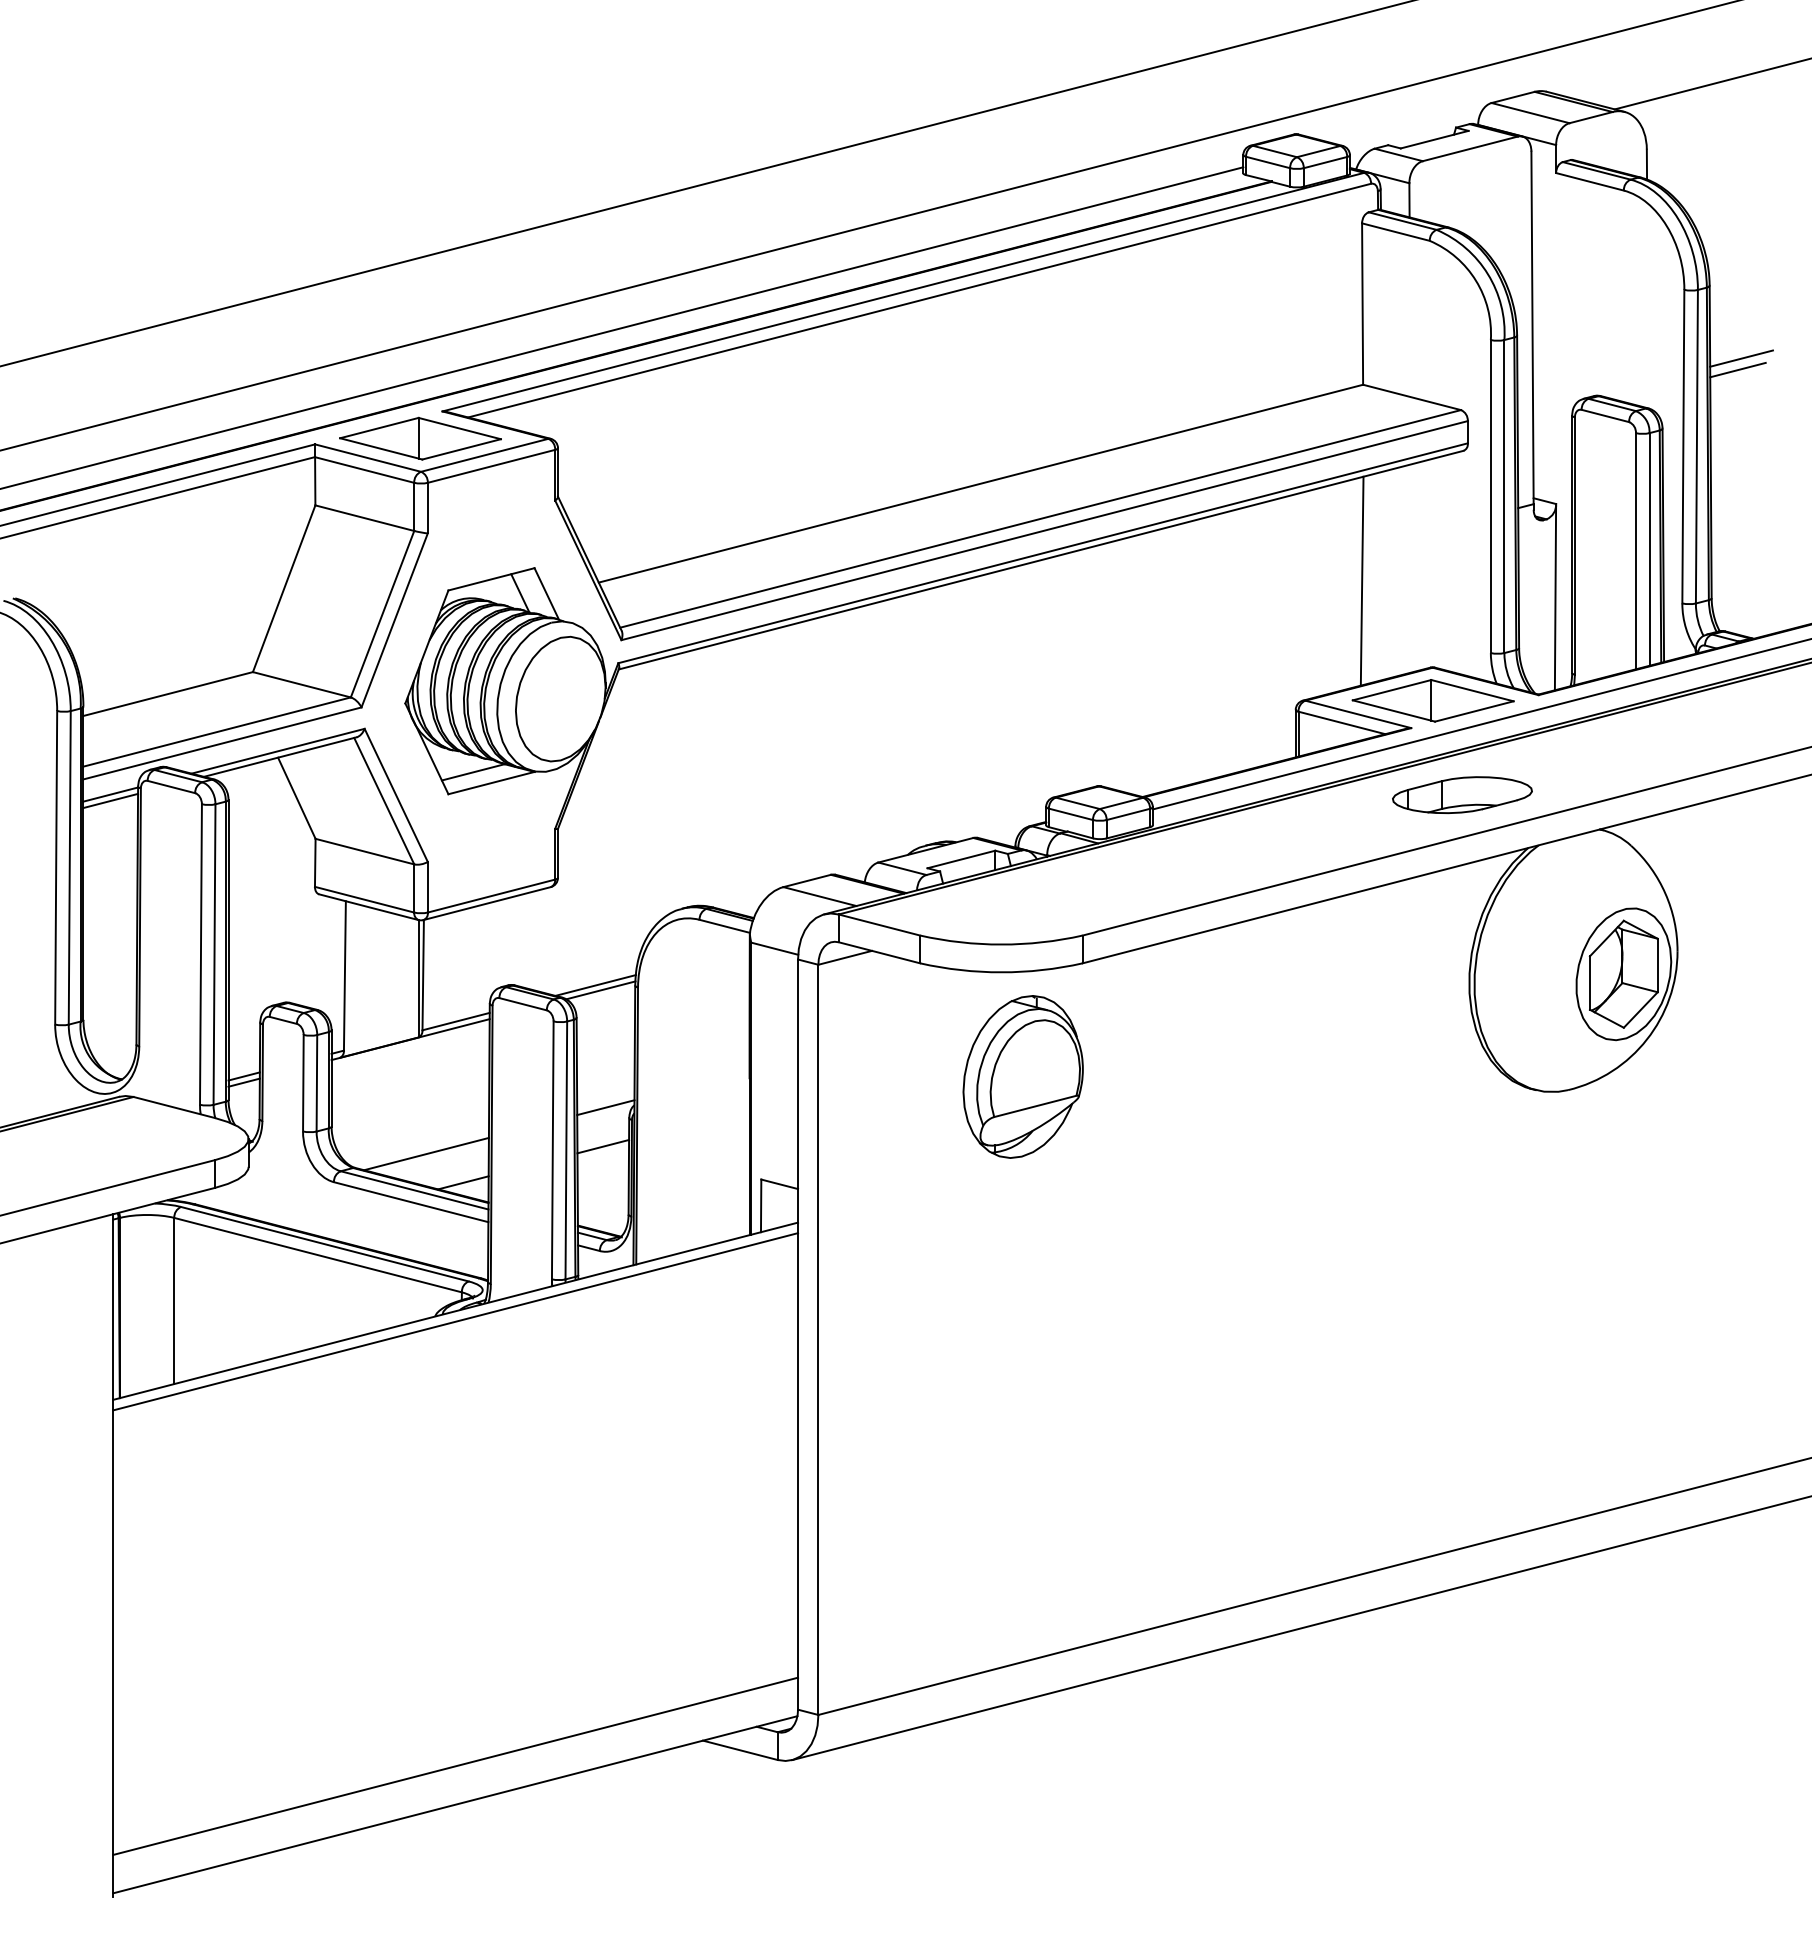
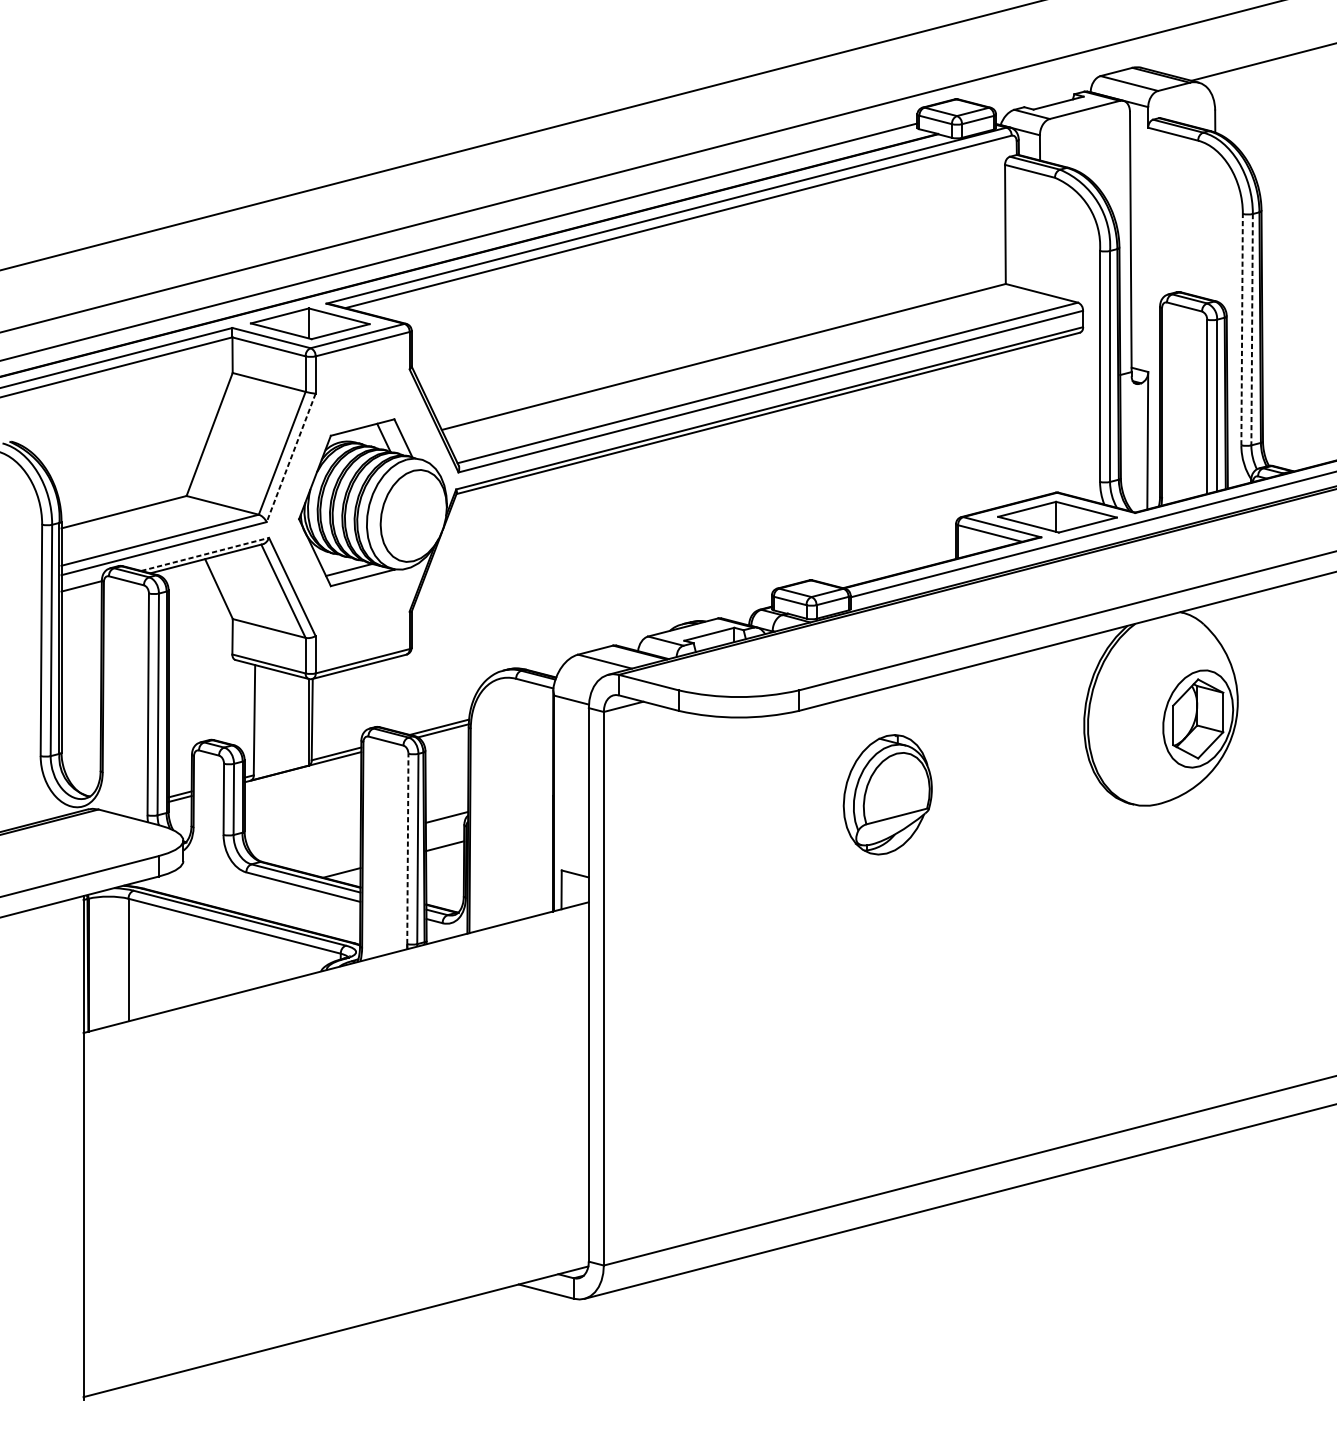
line: (1741, 358) -> (1285, 264), removed
line: (1737, 369) -> (1282, 272), removed
line: (1683, 446) -> (1242, 329), solid -> dashed
line: (1696, 446) -> (1251, 329), solid -> dashed
line: (1361, 580) -> (1004, 428), removed
line: (394, 620) -> (291, 457), solid -> dashed
line: (278, 751) -> (205, 554), solid -> dashed
part: (1462, 795) -> (1079, 587), removed
line: (110, 800) -> (81, 590), removed
part: (1022, 1076) -> (887, 794), moved
line: (552, 1150) -> (407, 849), solid -> dashed
line: (426, 1153) -> (314, 851), removed
line: (455, 1321) -> (336, 975), removed
line: (455, 1765) -> (336, 1302), removed

